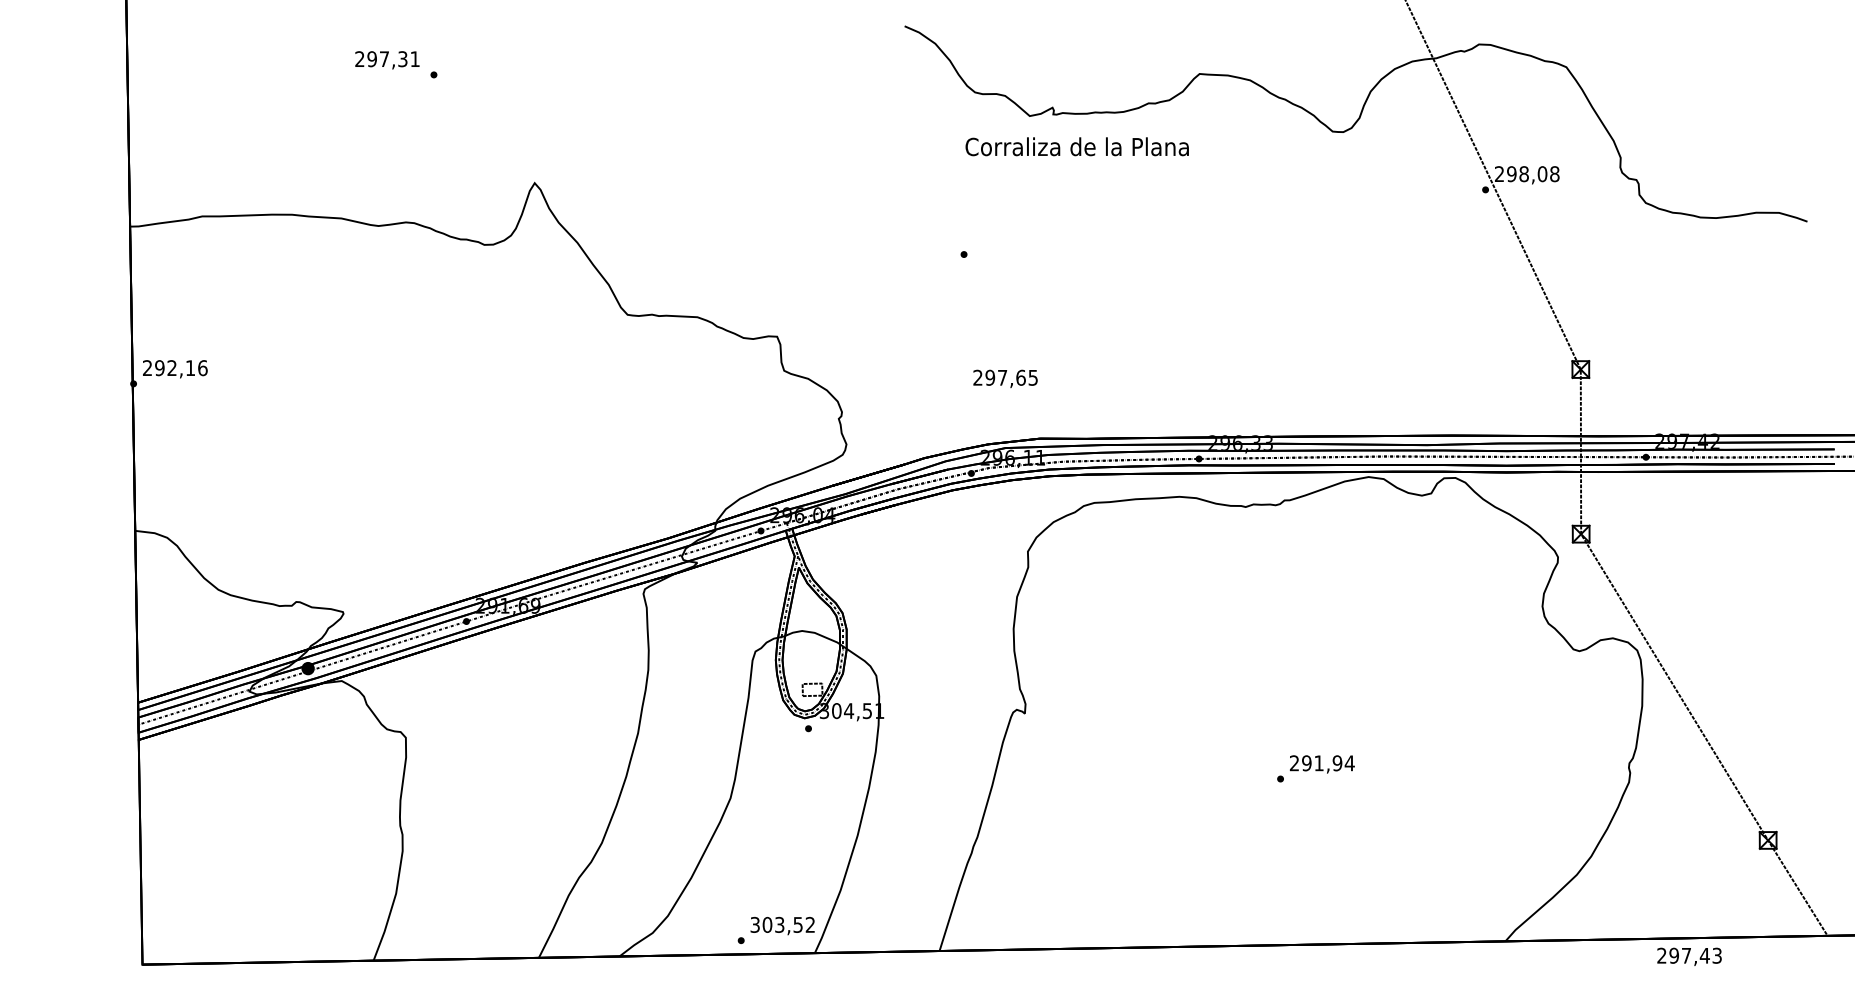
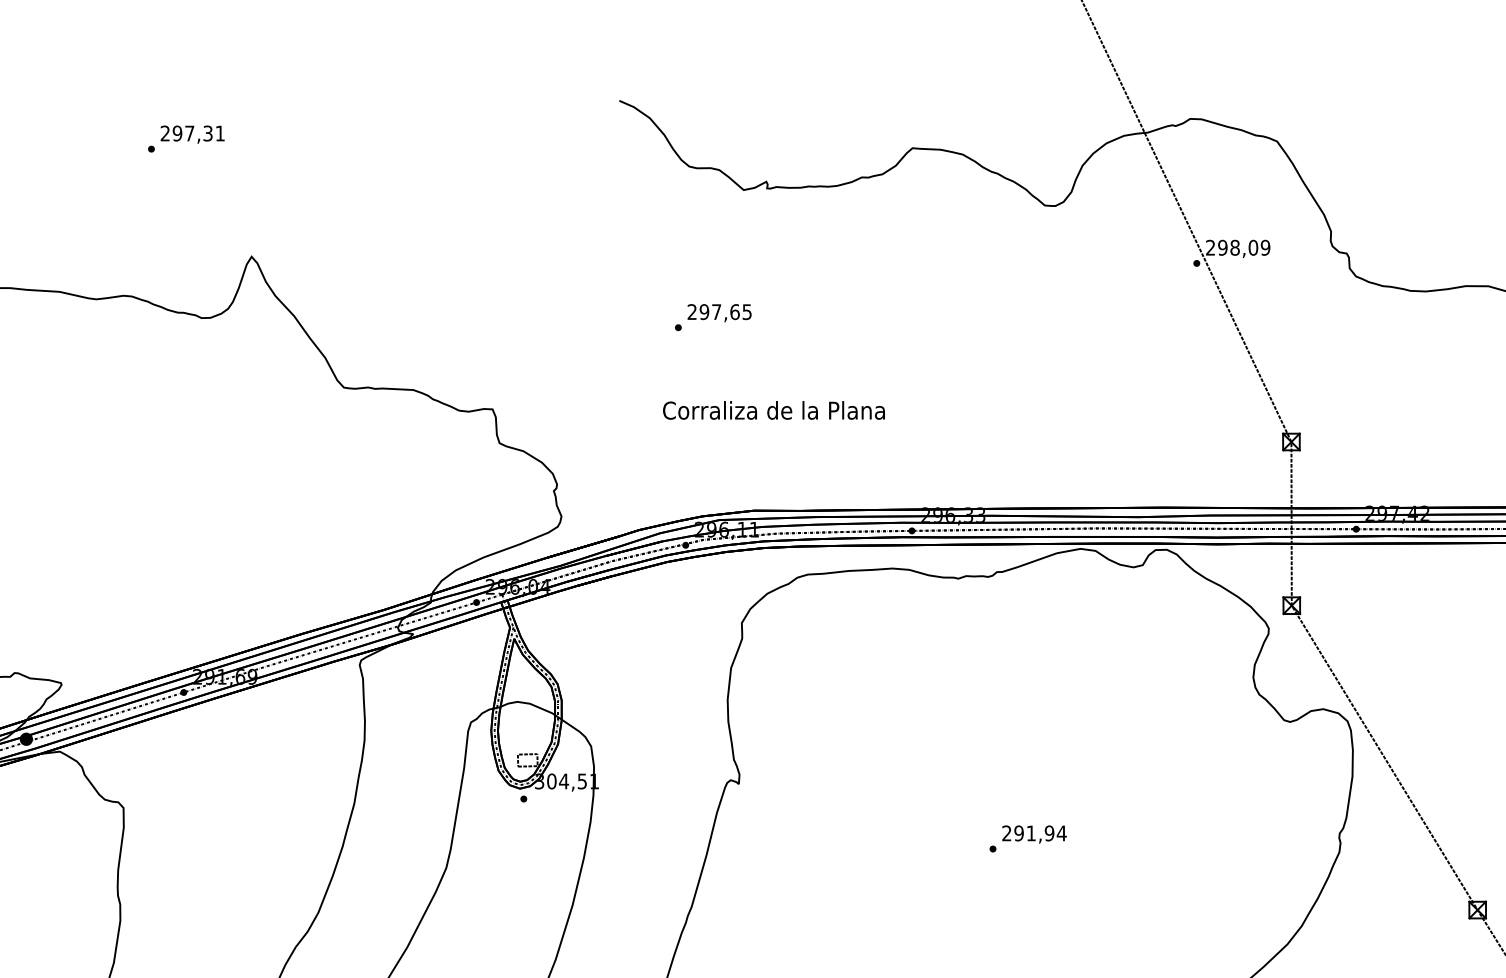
text: (387, 60) -> (192, 134), moved
text: (1076, 146) -> (773, 410), moved
text: (1554, 174) -> (1265, 248), 298,08 -> 298,09
text: (1005, 378) -> (719, 312), moved

